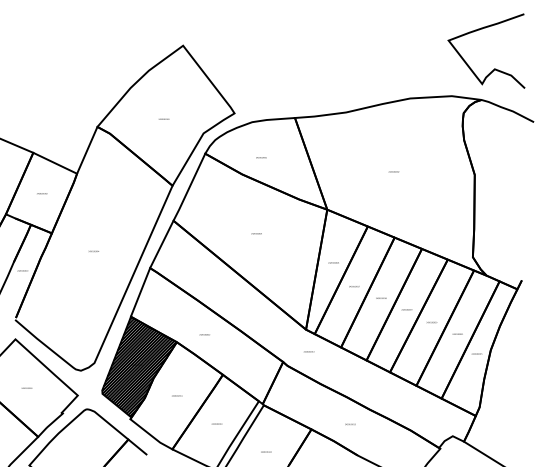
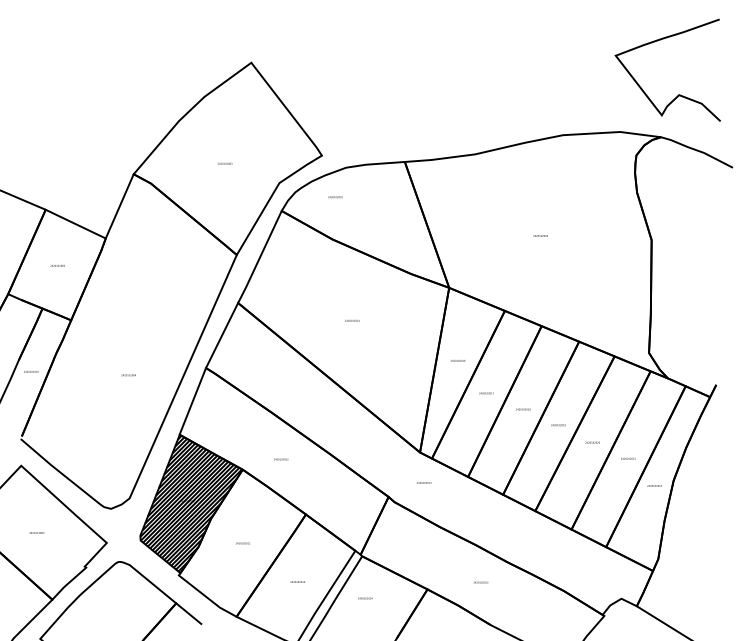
text: (261, 157) -> (335, 196), moved
text: (93, 250) -> (128, 374), moved
text: (266, 451) -> (365, 597), moved

